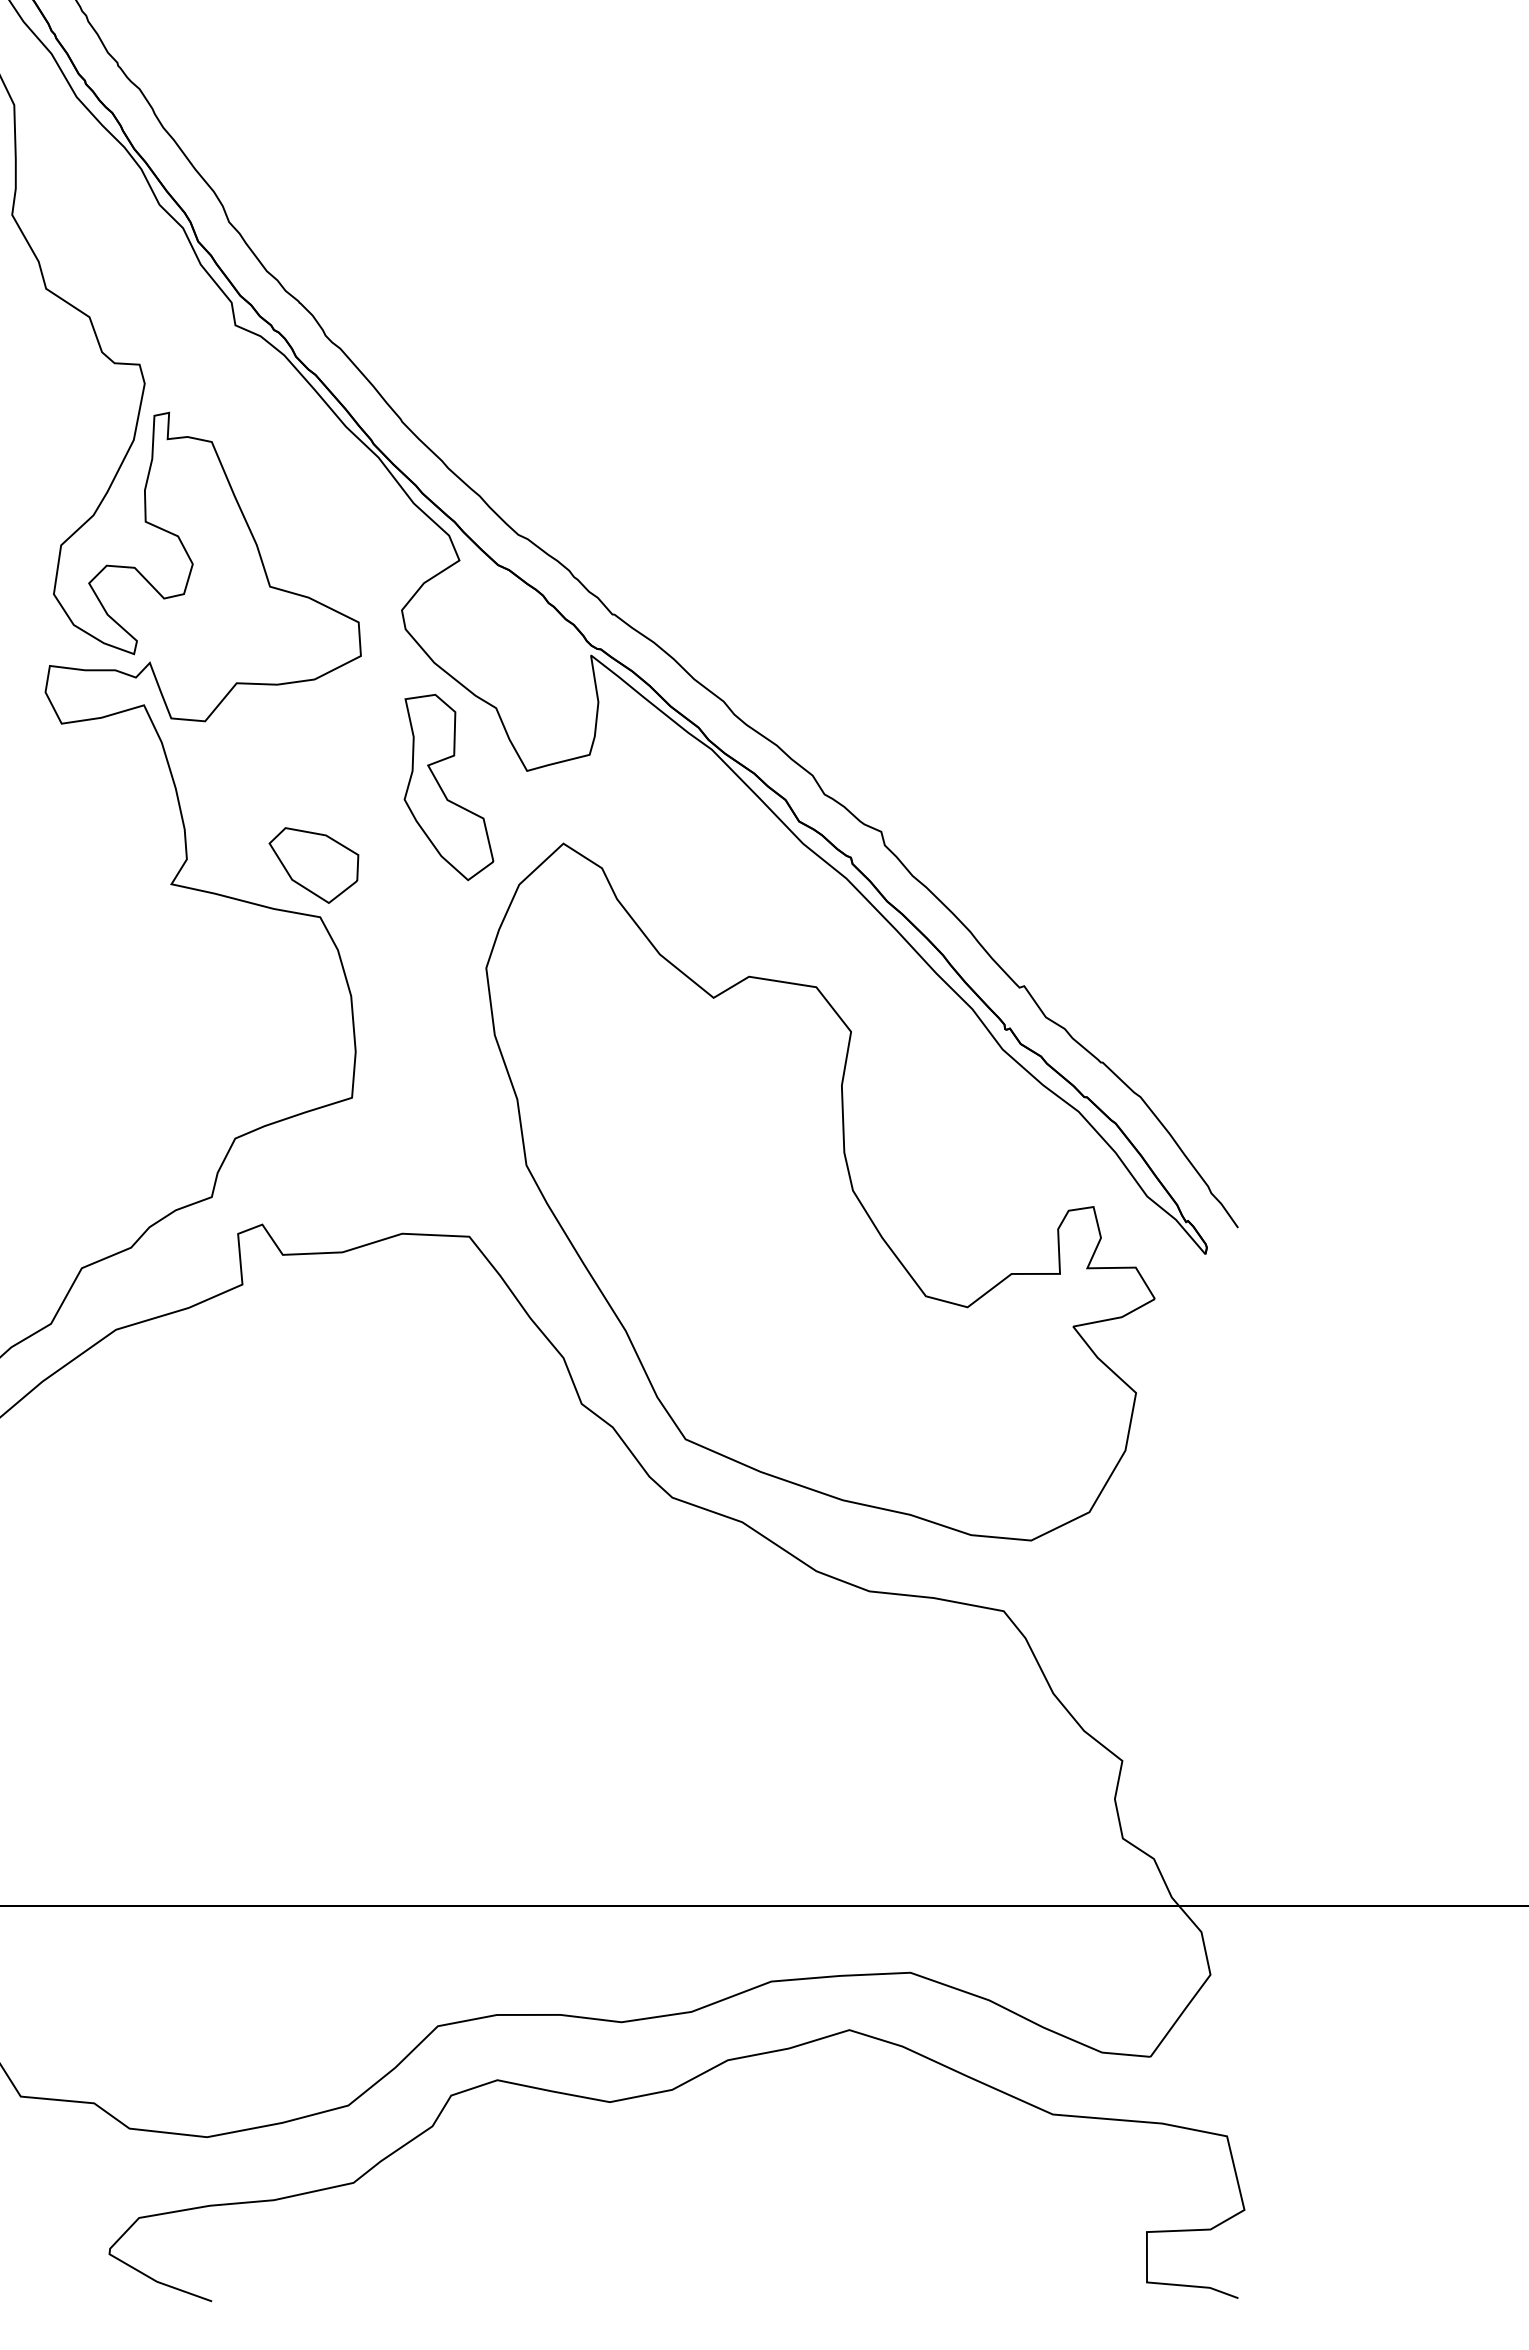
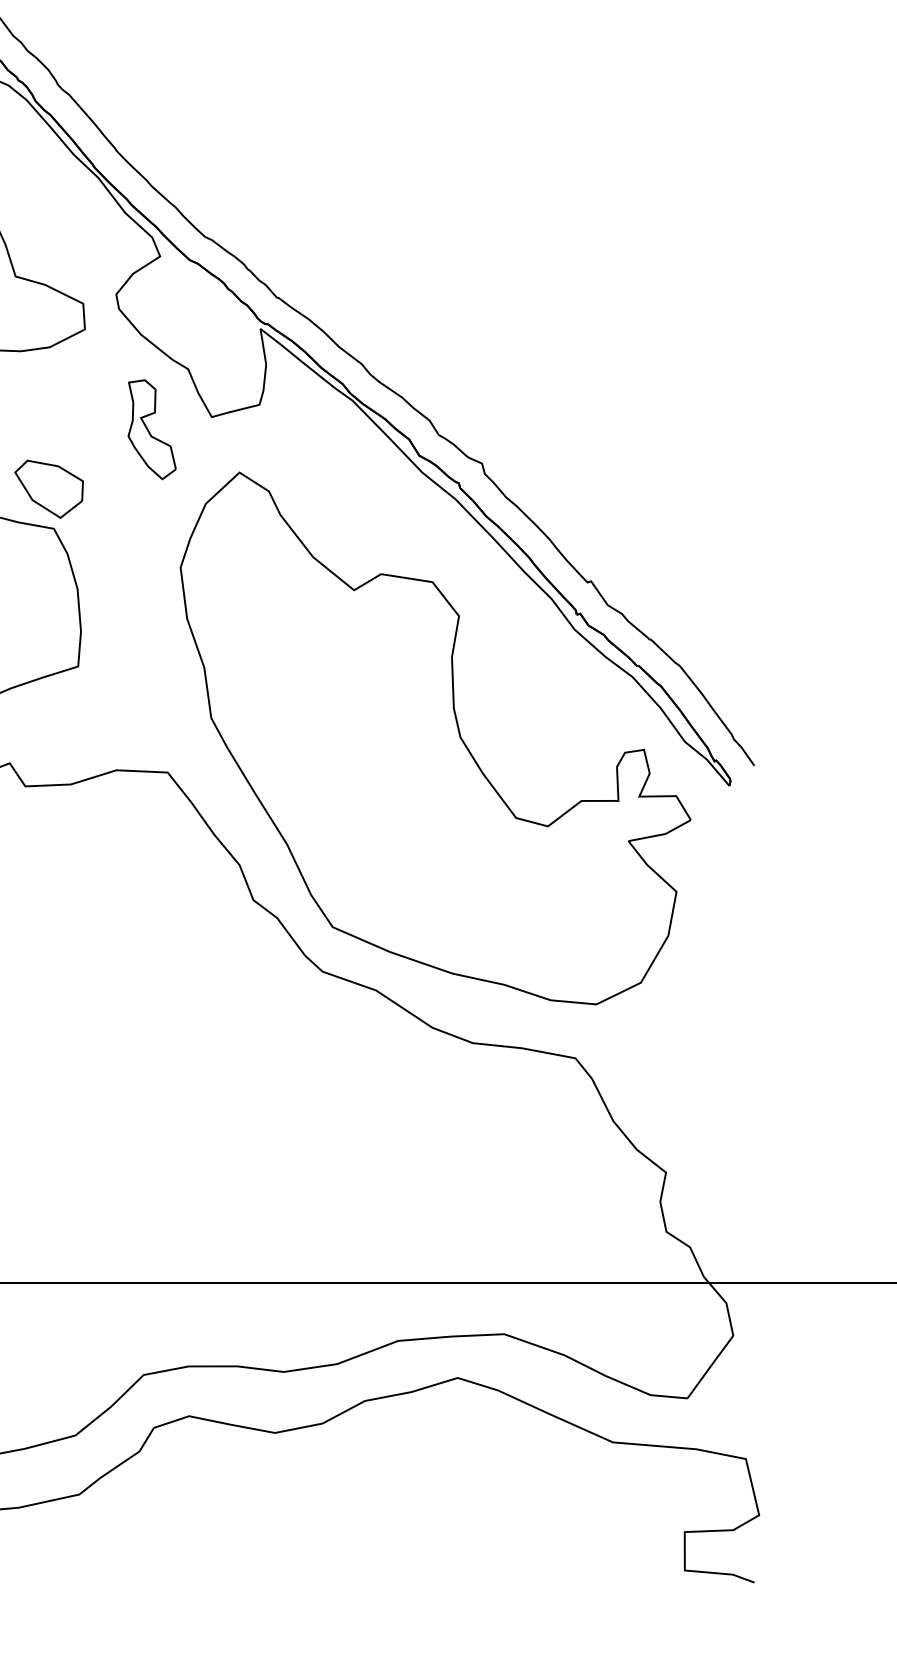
part: (448, 787) -> (151, 429), size x0.7

